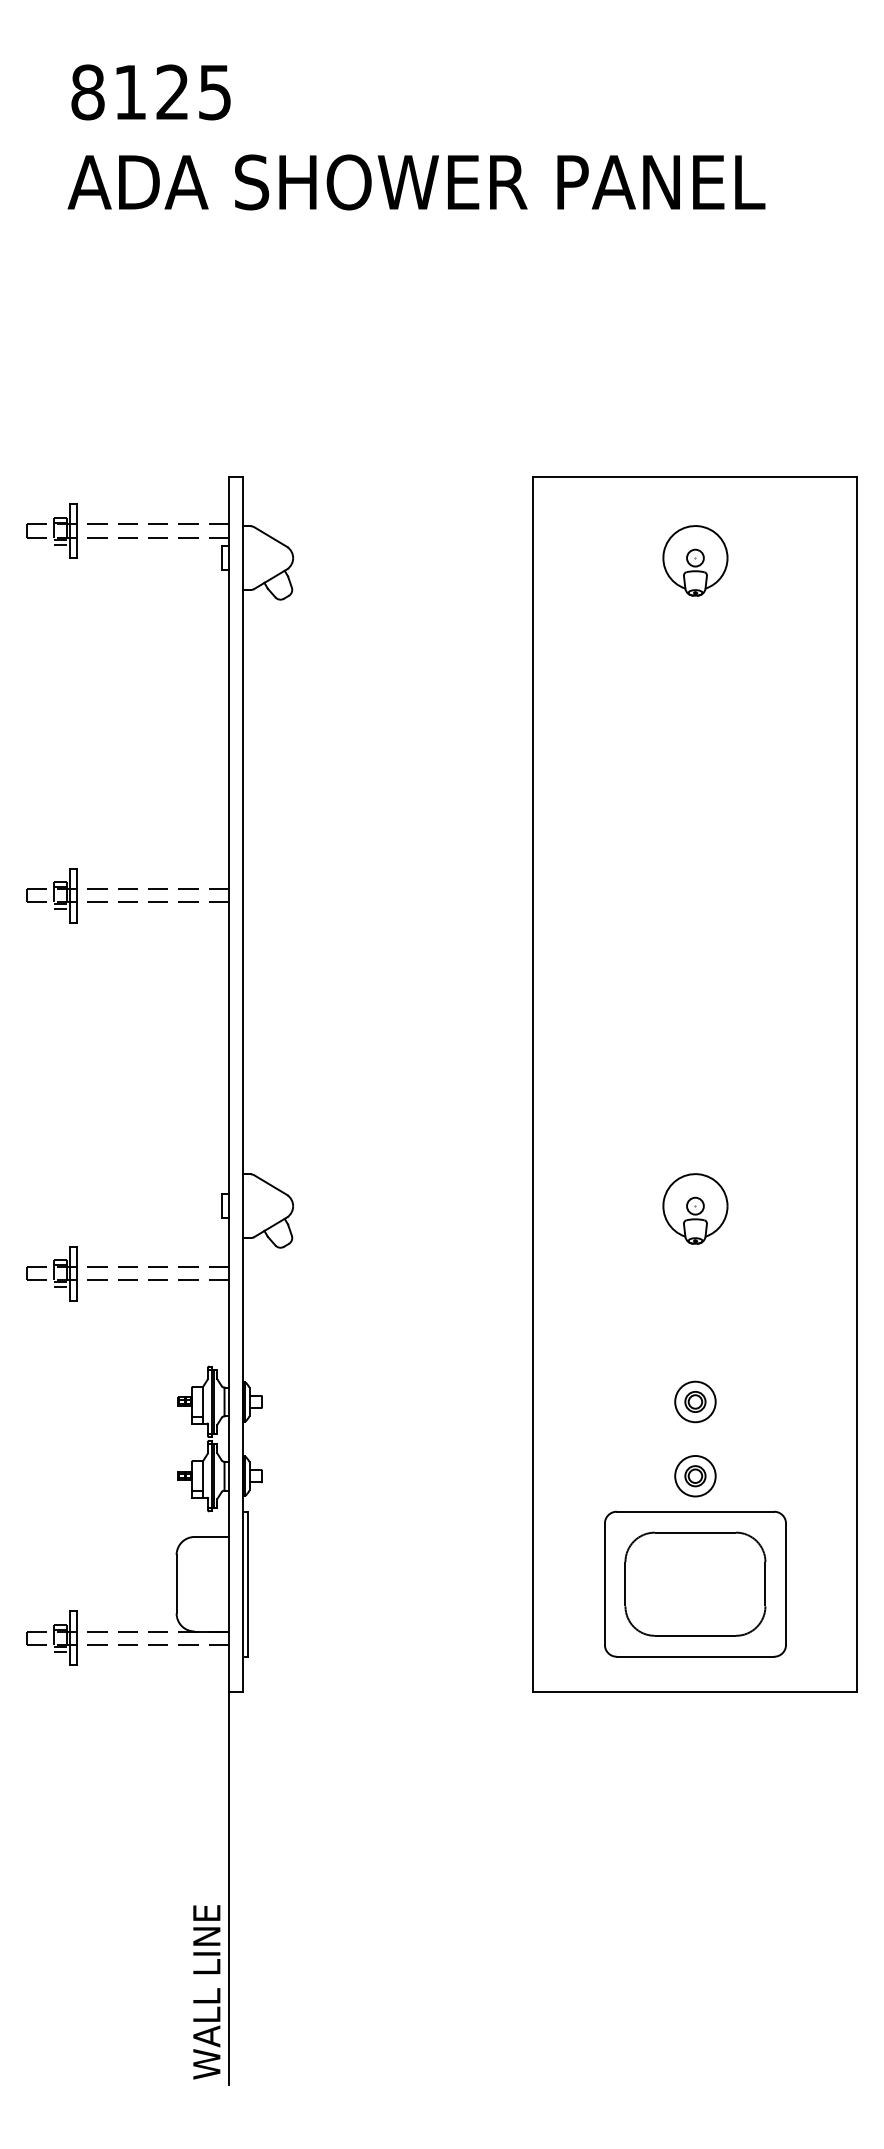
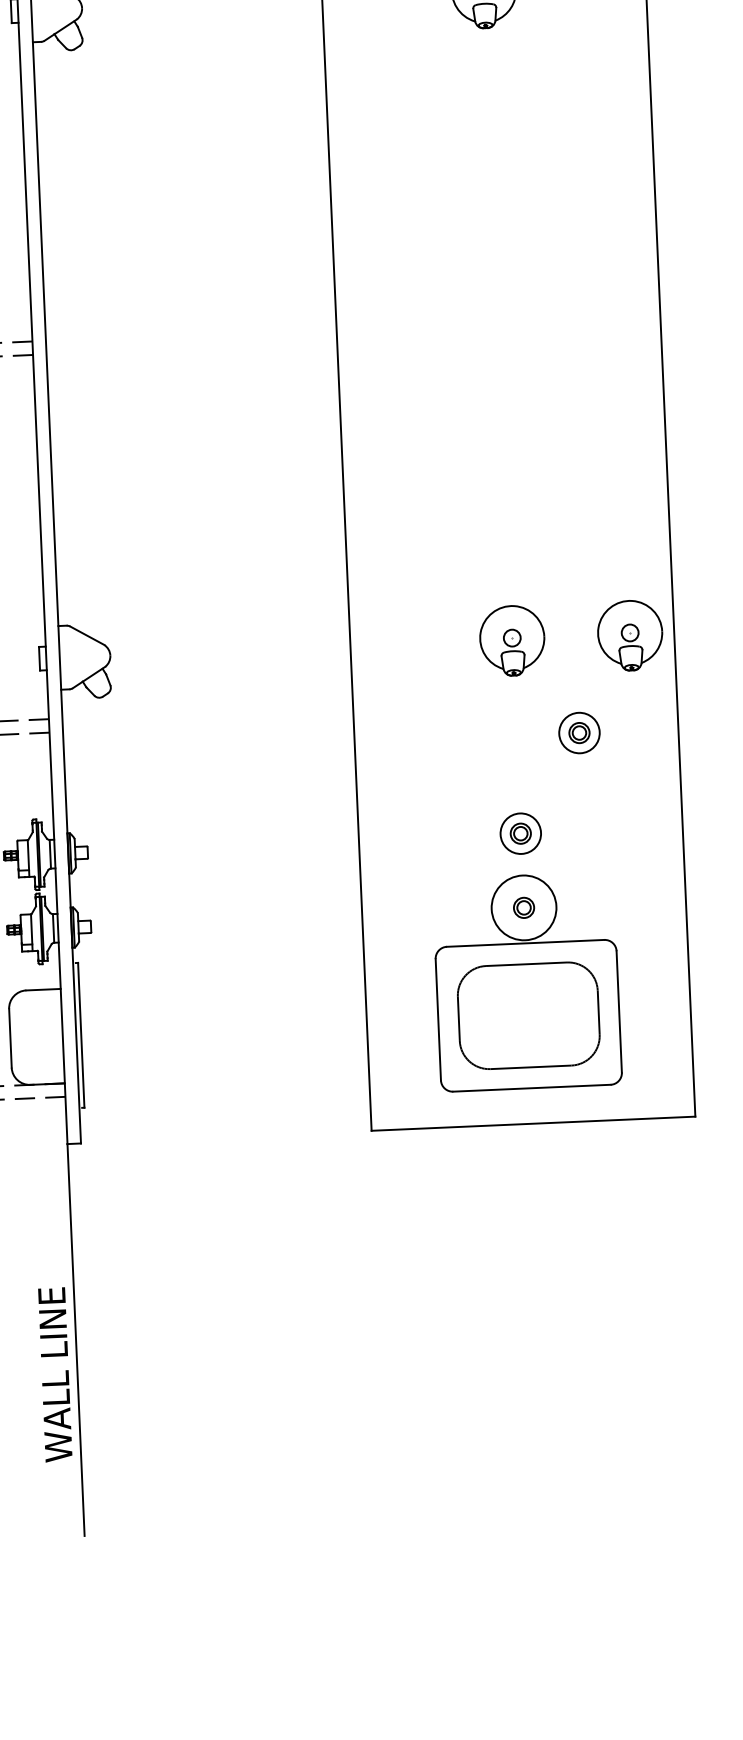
part: (813, 1208) -> (630, 635), added
part: (758, 1303) -> (579, 732), added
circle: (695, 1475) -> (524, 907), size x1.6
text: (206, 1992) -> (55, 1375), moved

